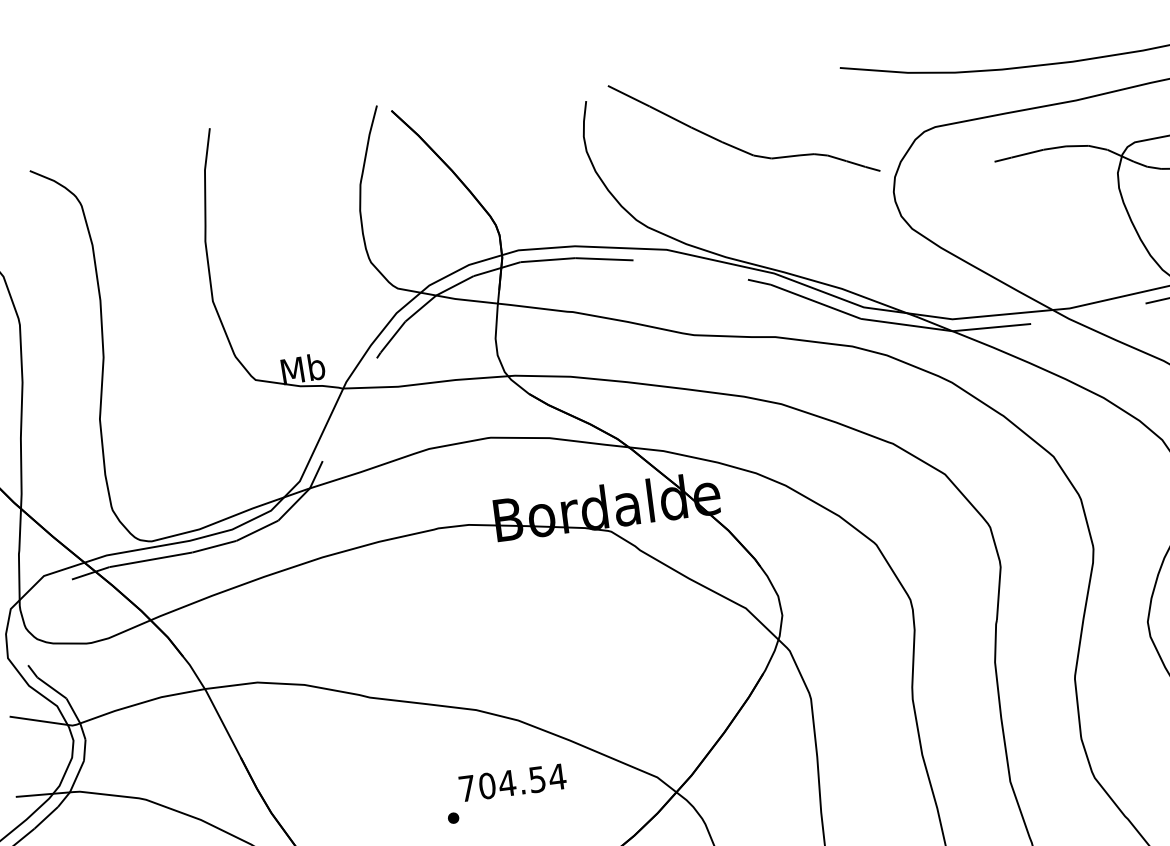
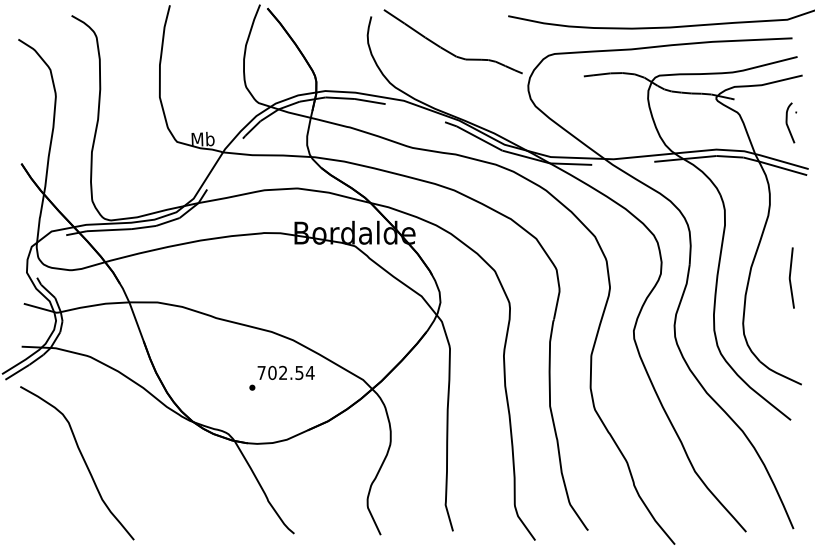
text: (505, 782) -> (282, 372), 704.54 -> 702.54

